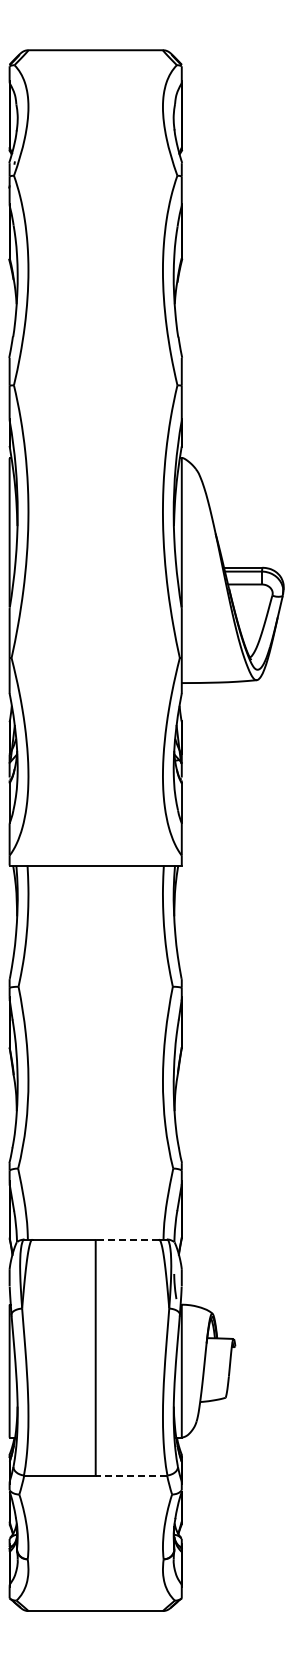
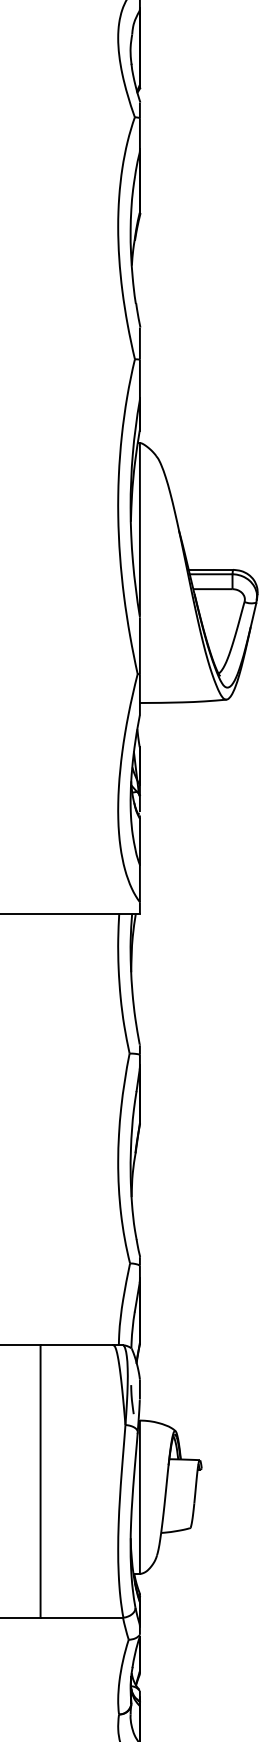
line: (127, 1239) -> (77, 1345), dashed -> solid
line: (131, 1475) -> (81, 1617), dashed -> solid

